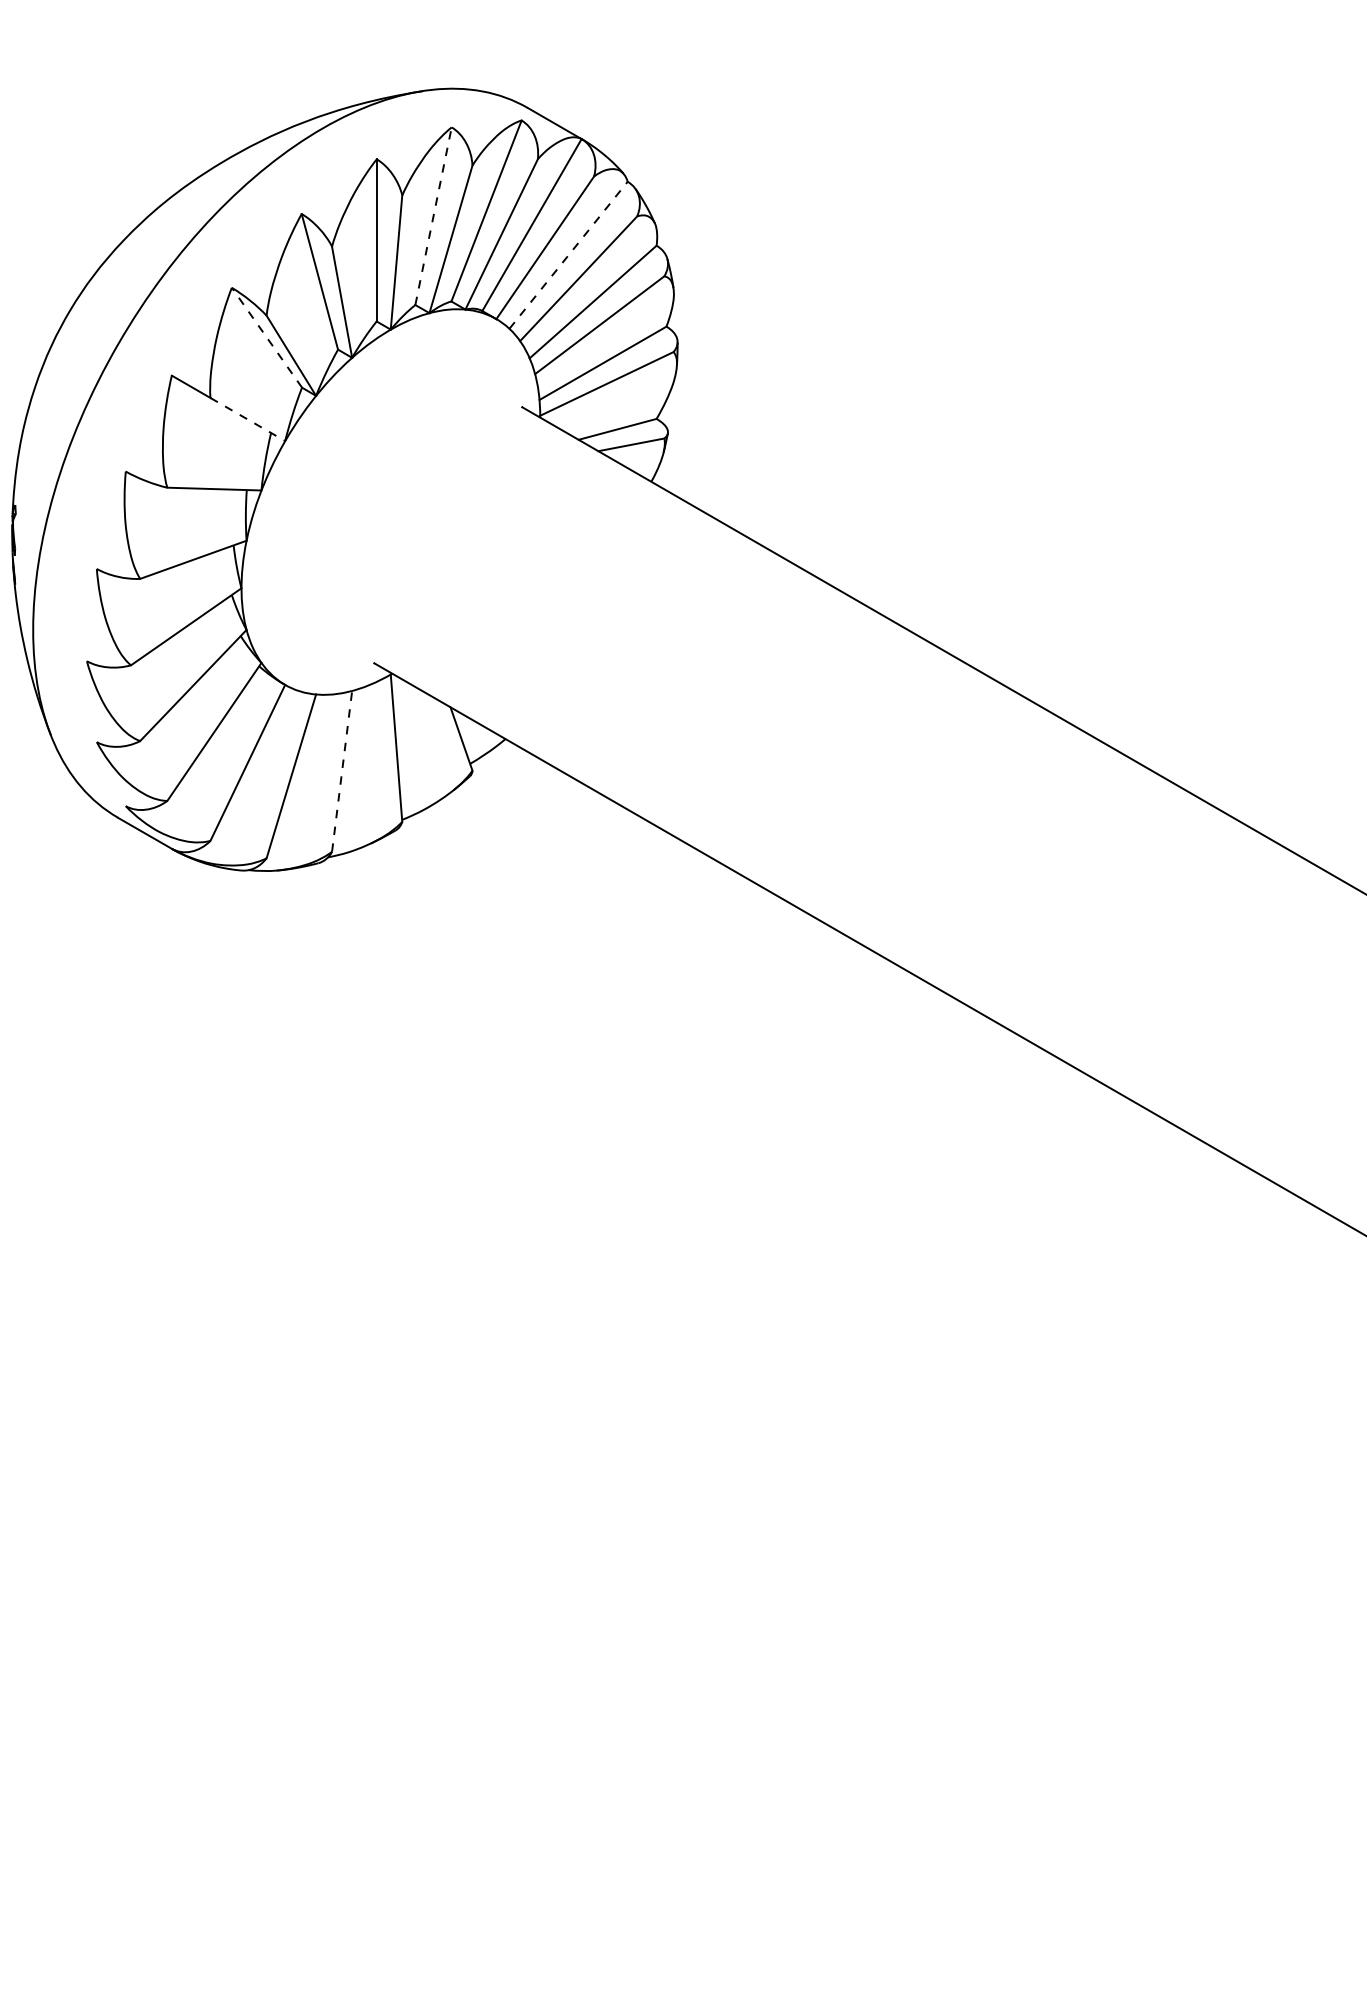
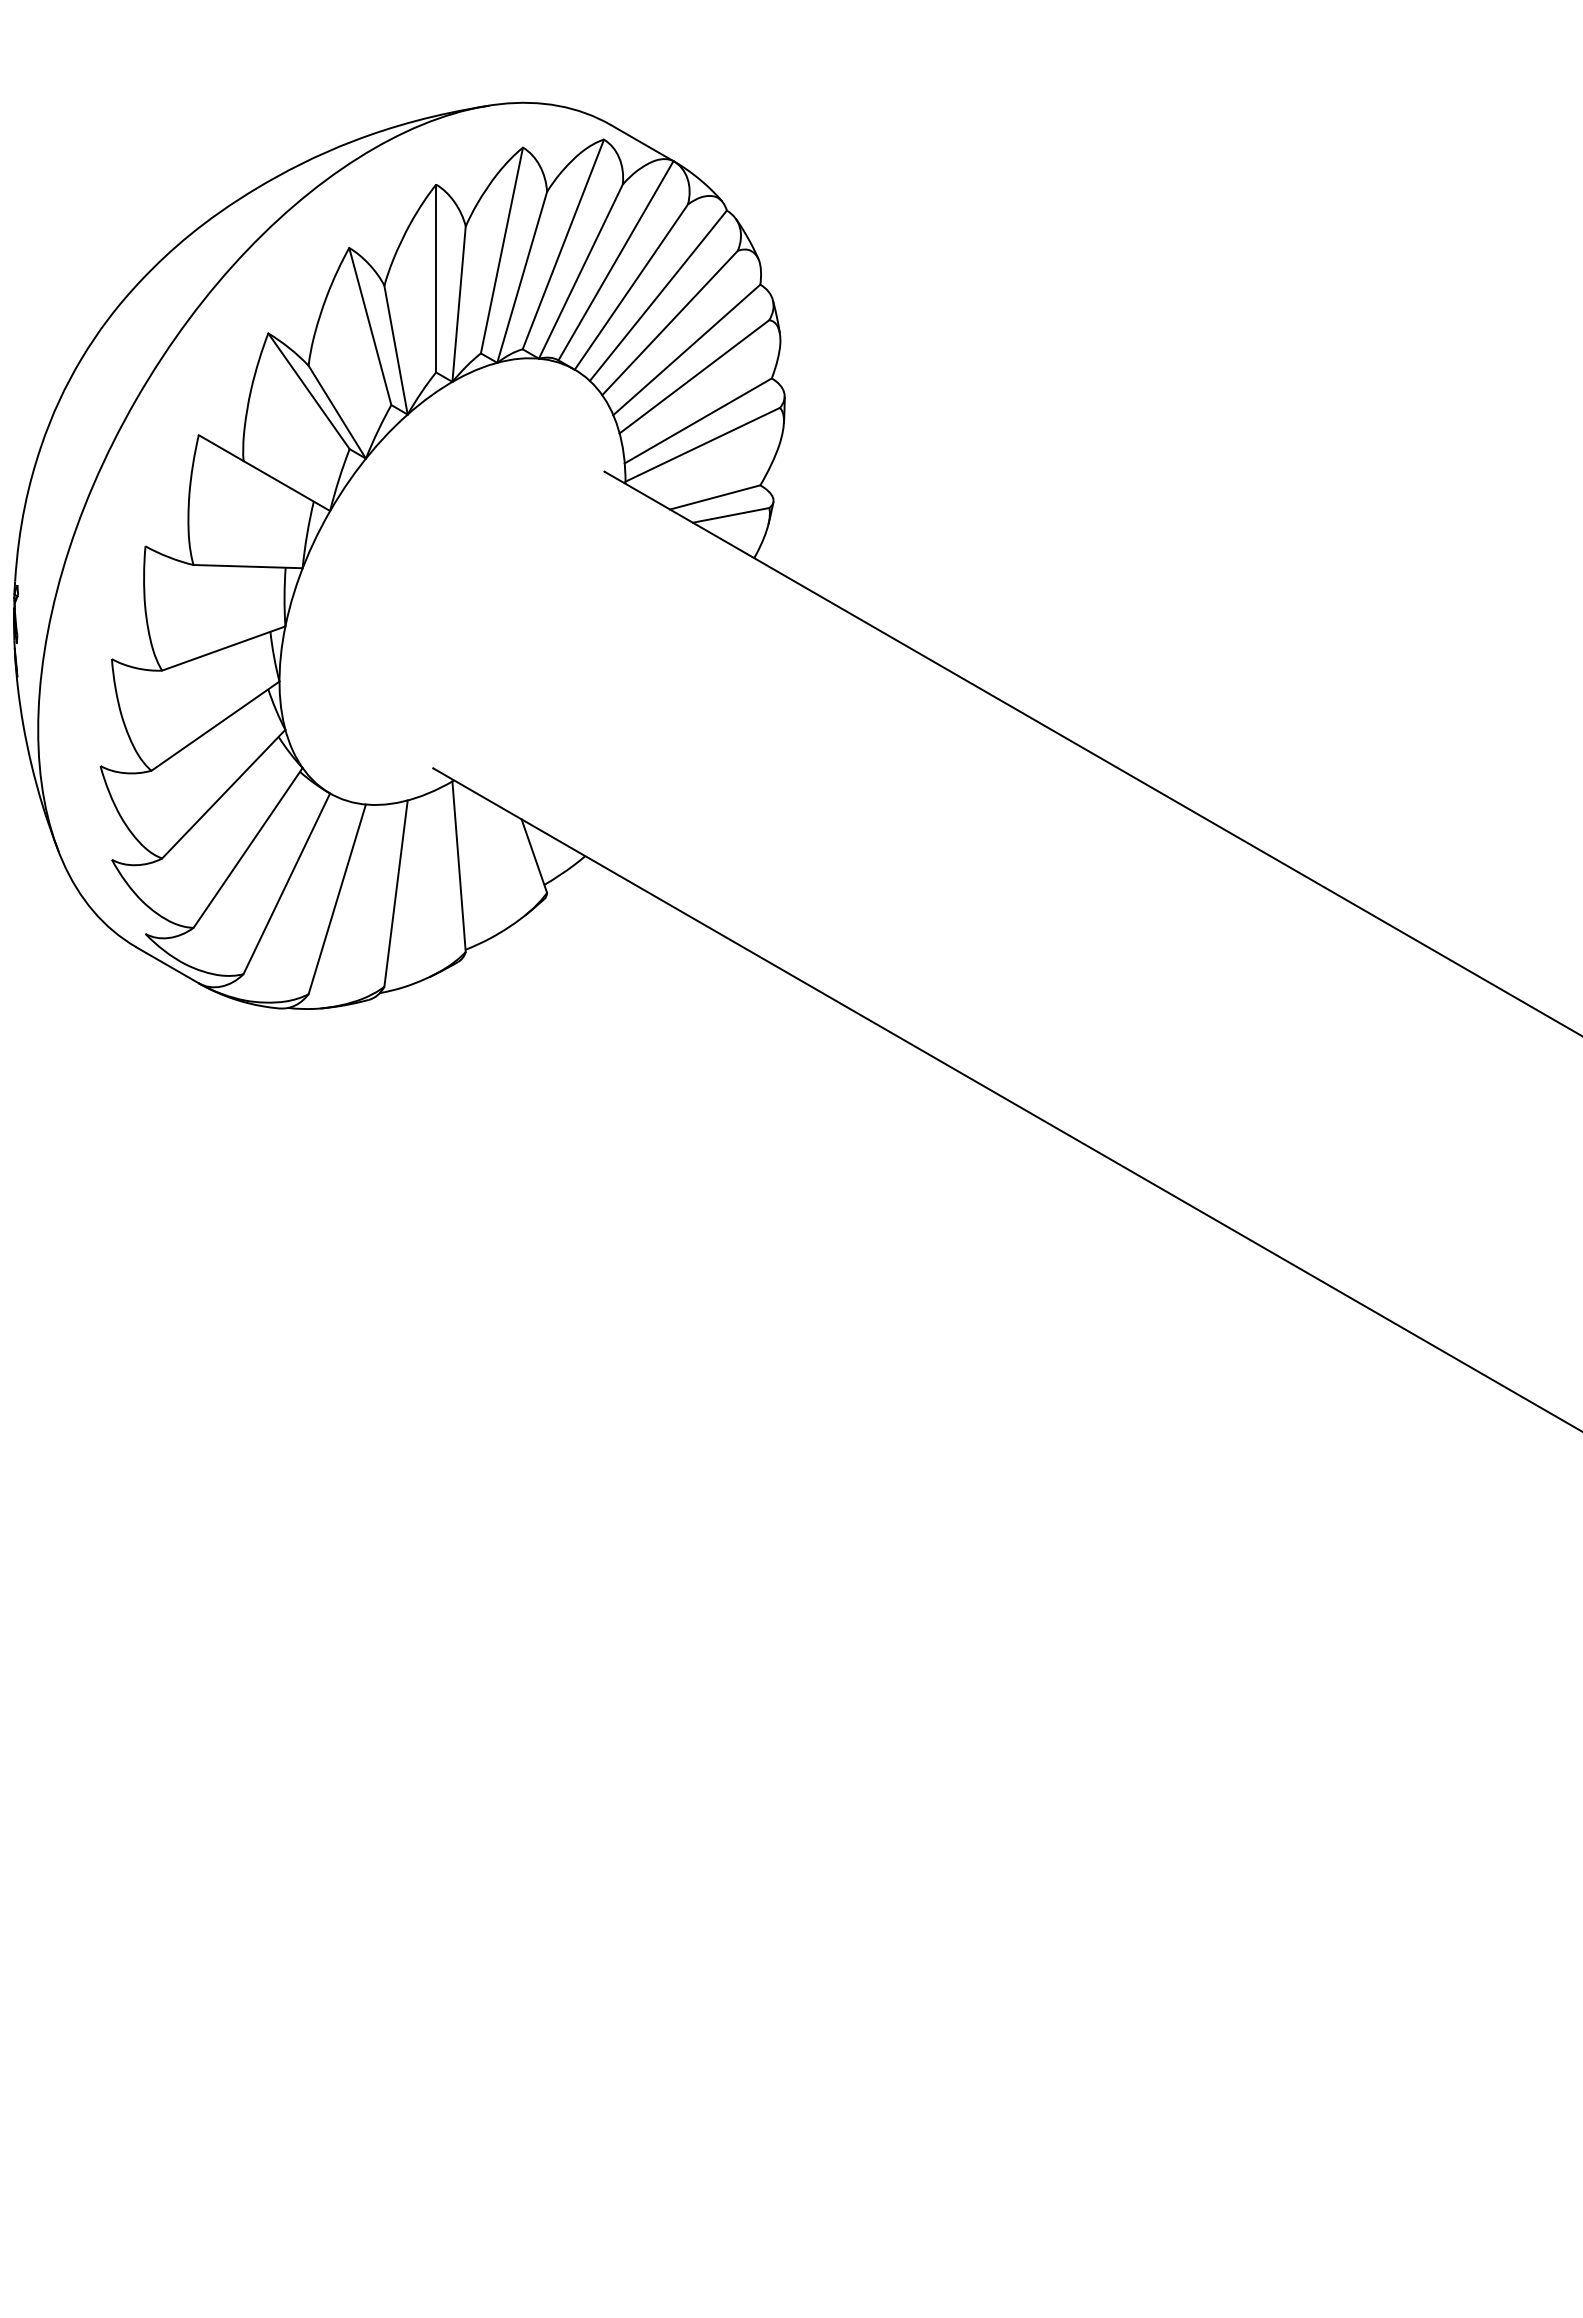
line: (433, 216) -> (501, 250), dashed -> solid
line: (568, 255) -> (658, 295), dashed -> solid
line: (267, 337) -> (309, 391), dashed -> solid
line: (247, 419) -> (286, 486), dashed -> solid
line: (342, 771) -> (396, 893), dashed -> solid

